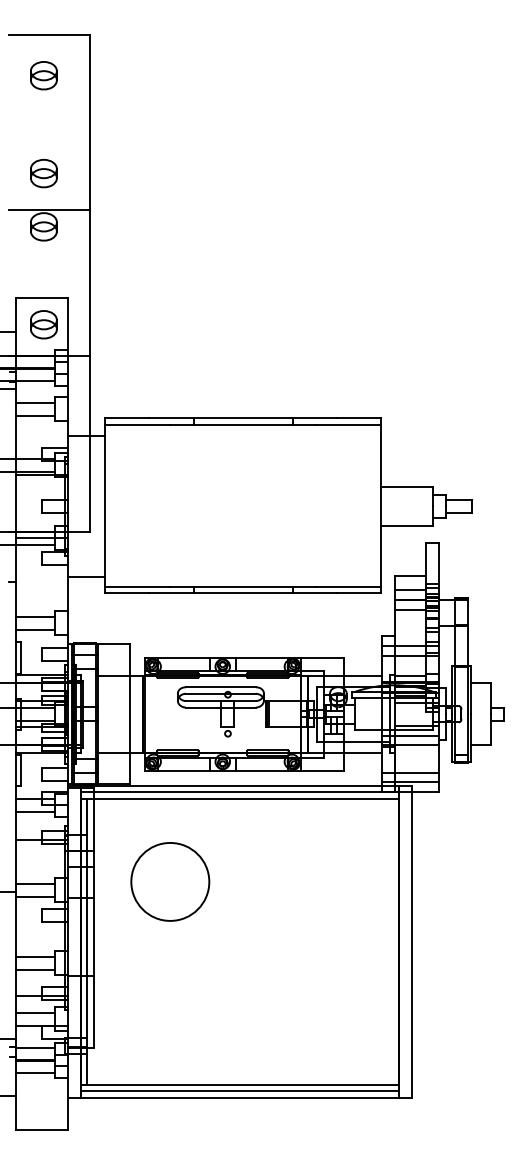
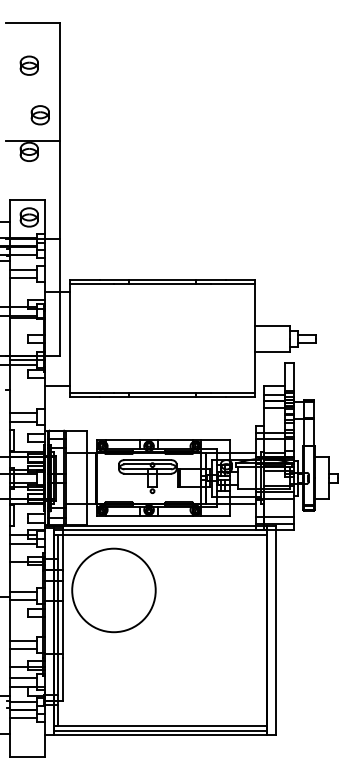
part: (42, 75) -> (28, 65), moved
part: (42, 173) -> (39, 115), moved
circle: (169, 882) -> (113, 590), size x1.6

